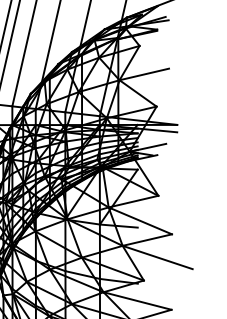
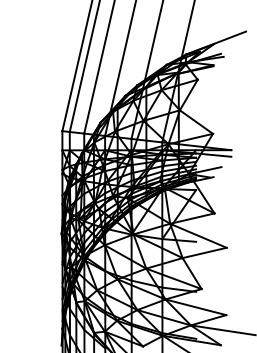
line: (143, 74) -> (201, 105), removed
line: (157, 257) -> (213, 268), removed

